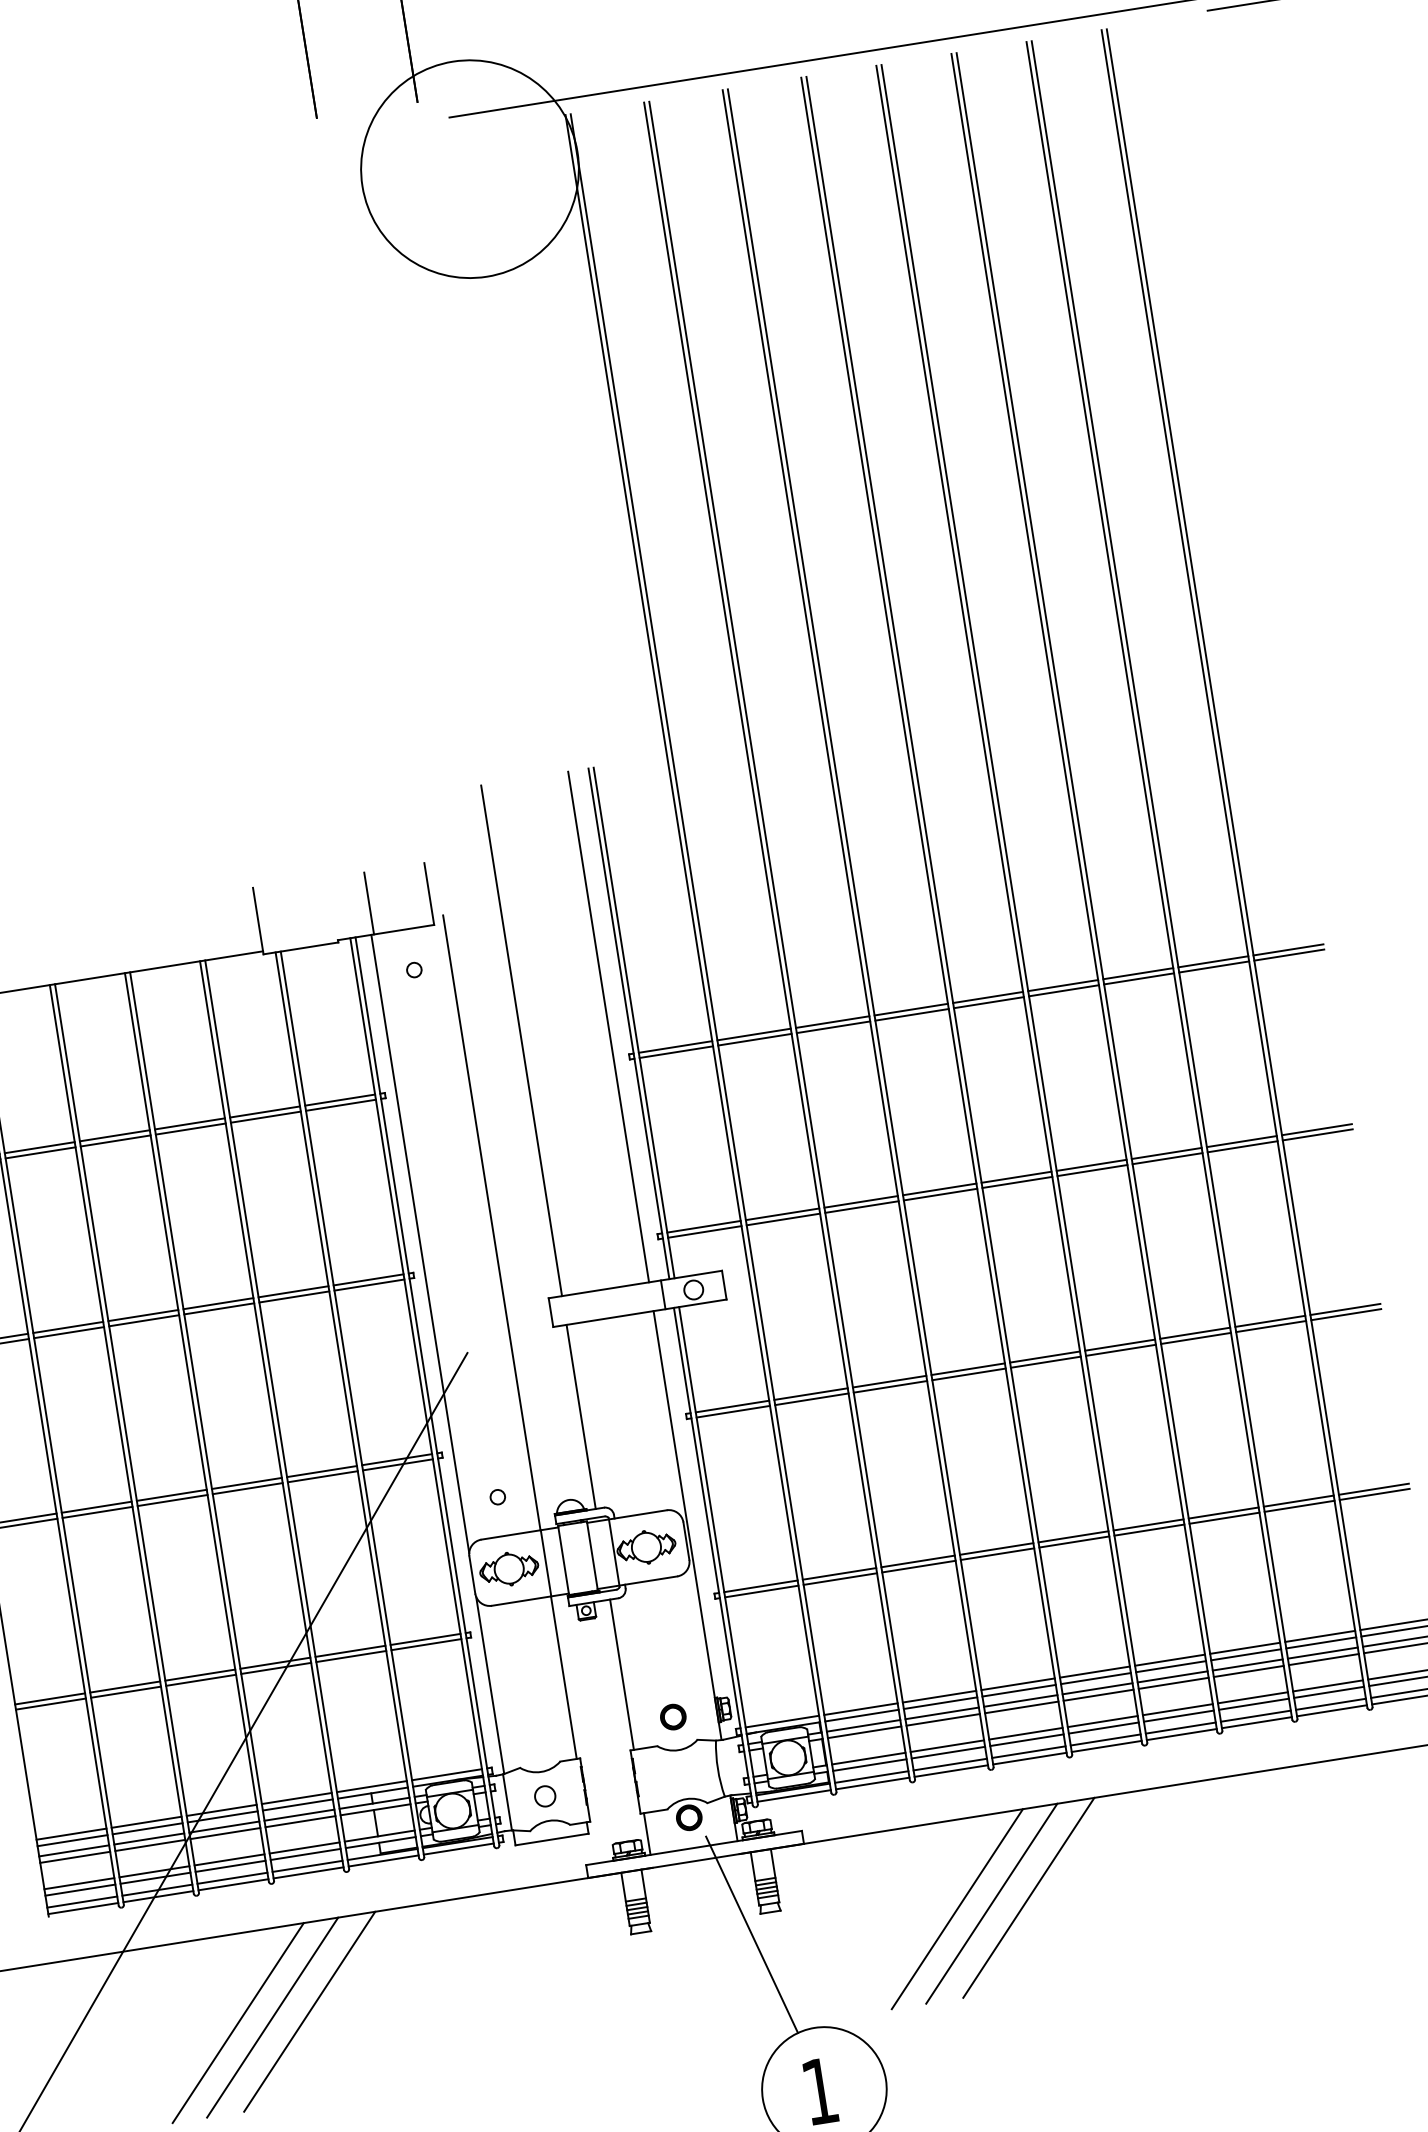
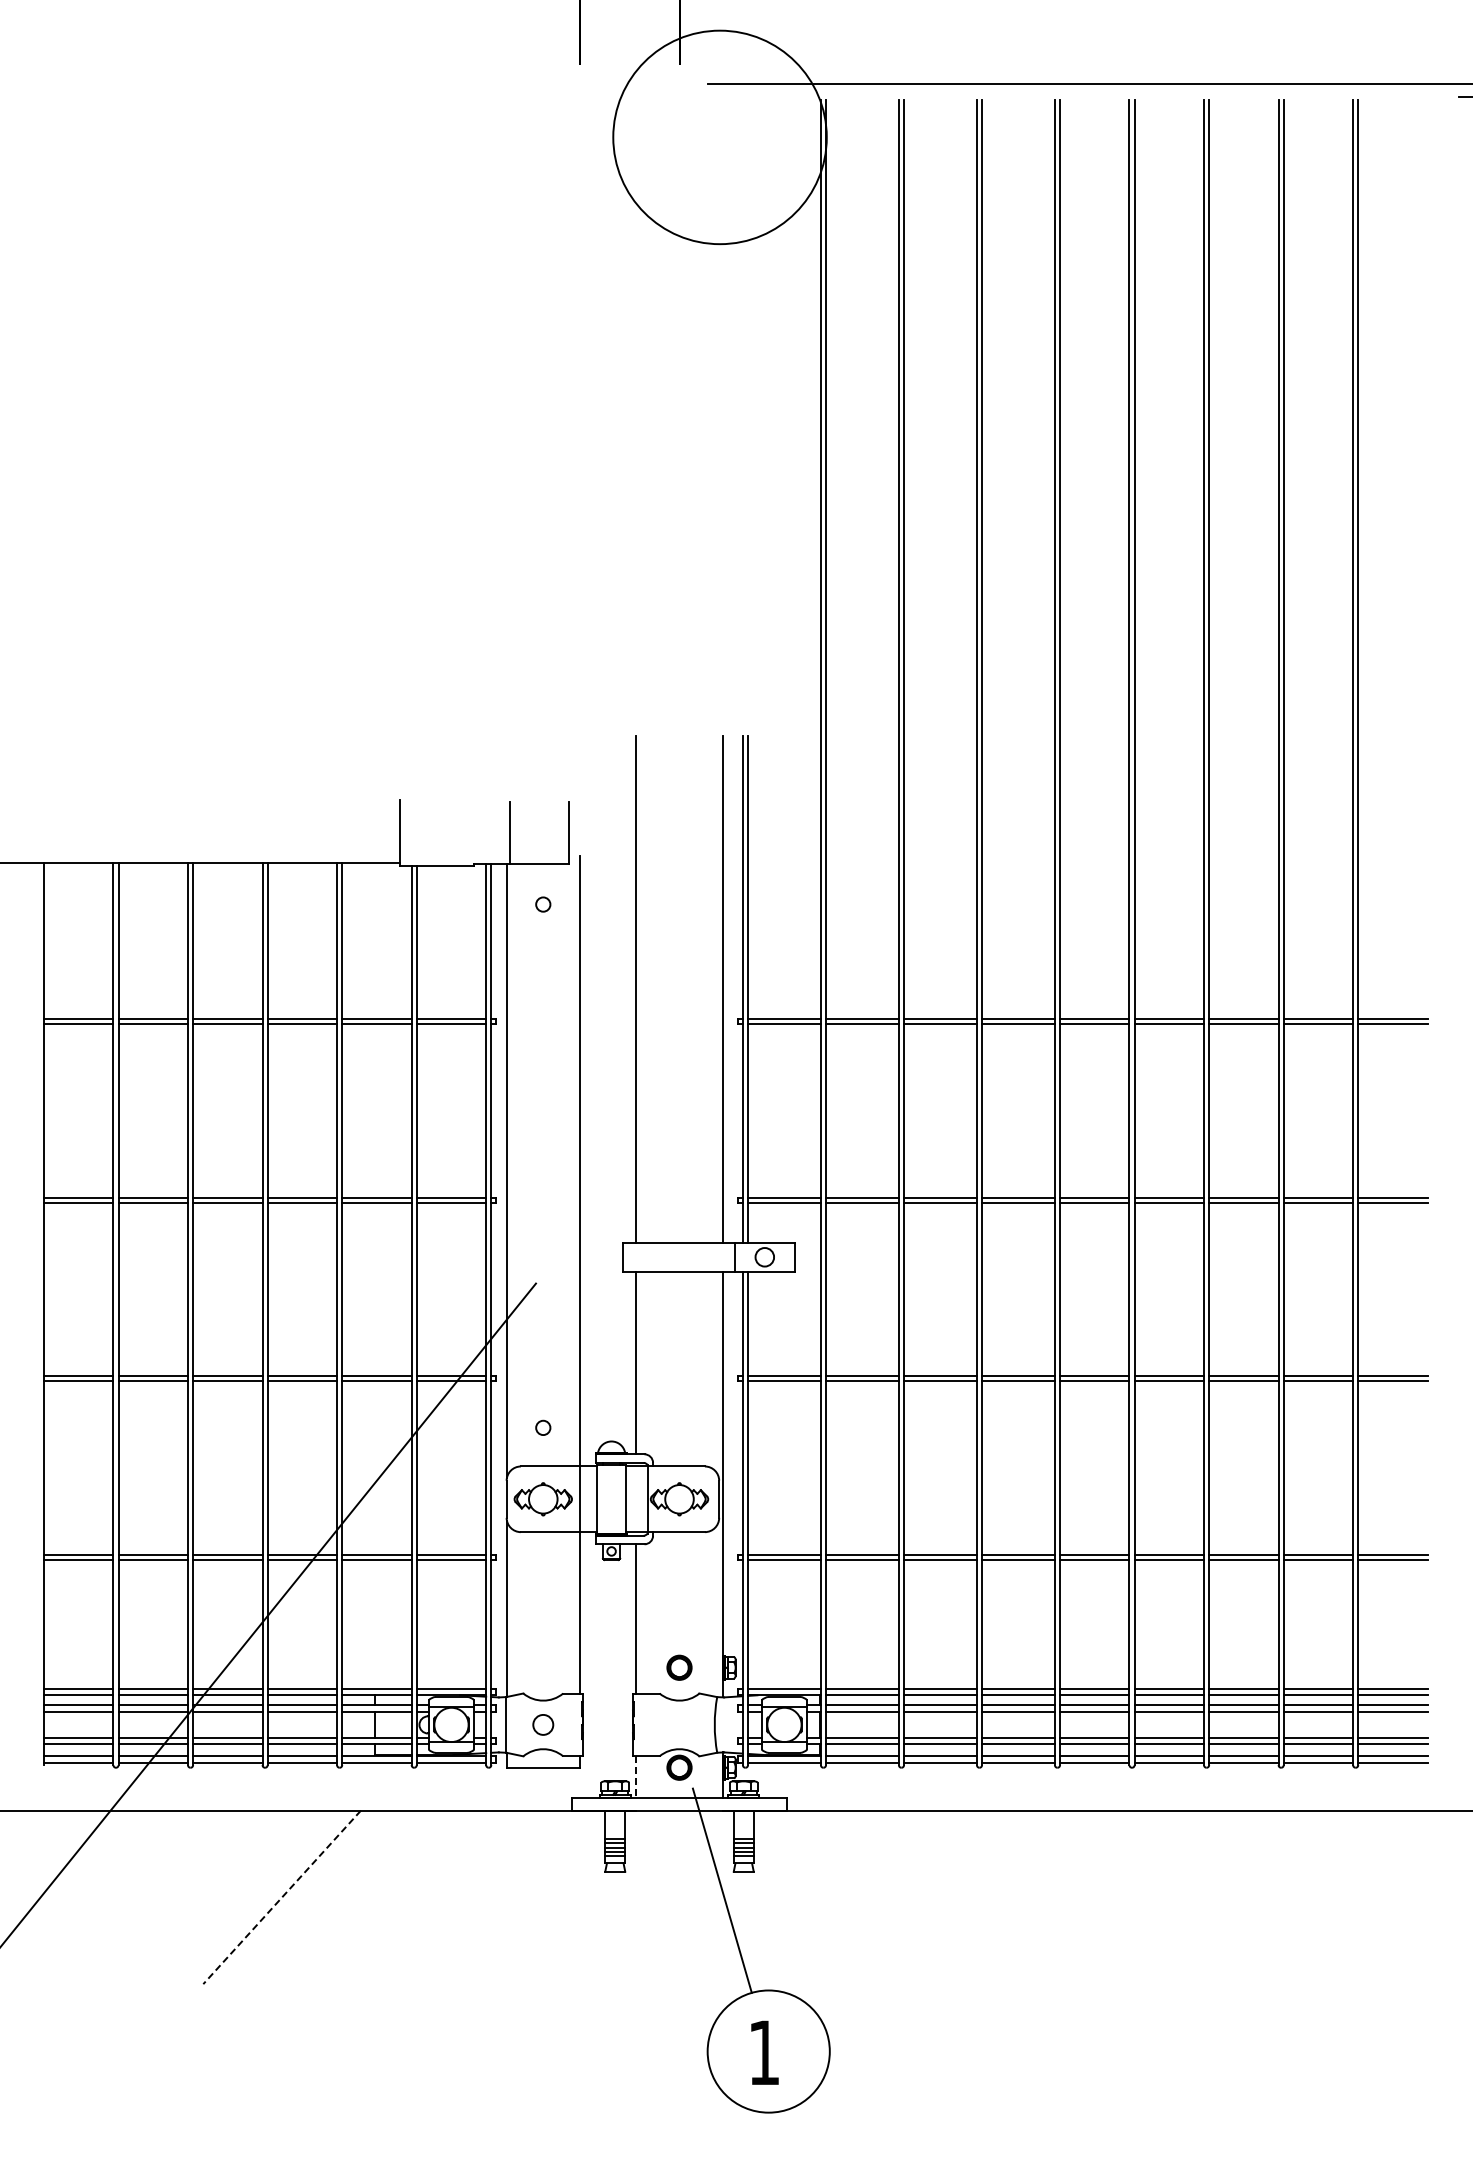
line: (647, 1834) -> (636, 1777), solid -> dashed
line: (1028, 1898) -> (995, 1897), removed
line: (991, 1903) -> (959, 1897), removed
line: (956, 1909) -> (924, 1897), removed
line: (309, 2011) -> (281, 1897), solid -> dashed
line: (272, 2017) -> (245, 1897), removed
line: (238, 2023) -> (211, 1897), removed

